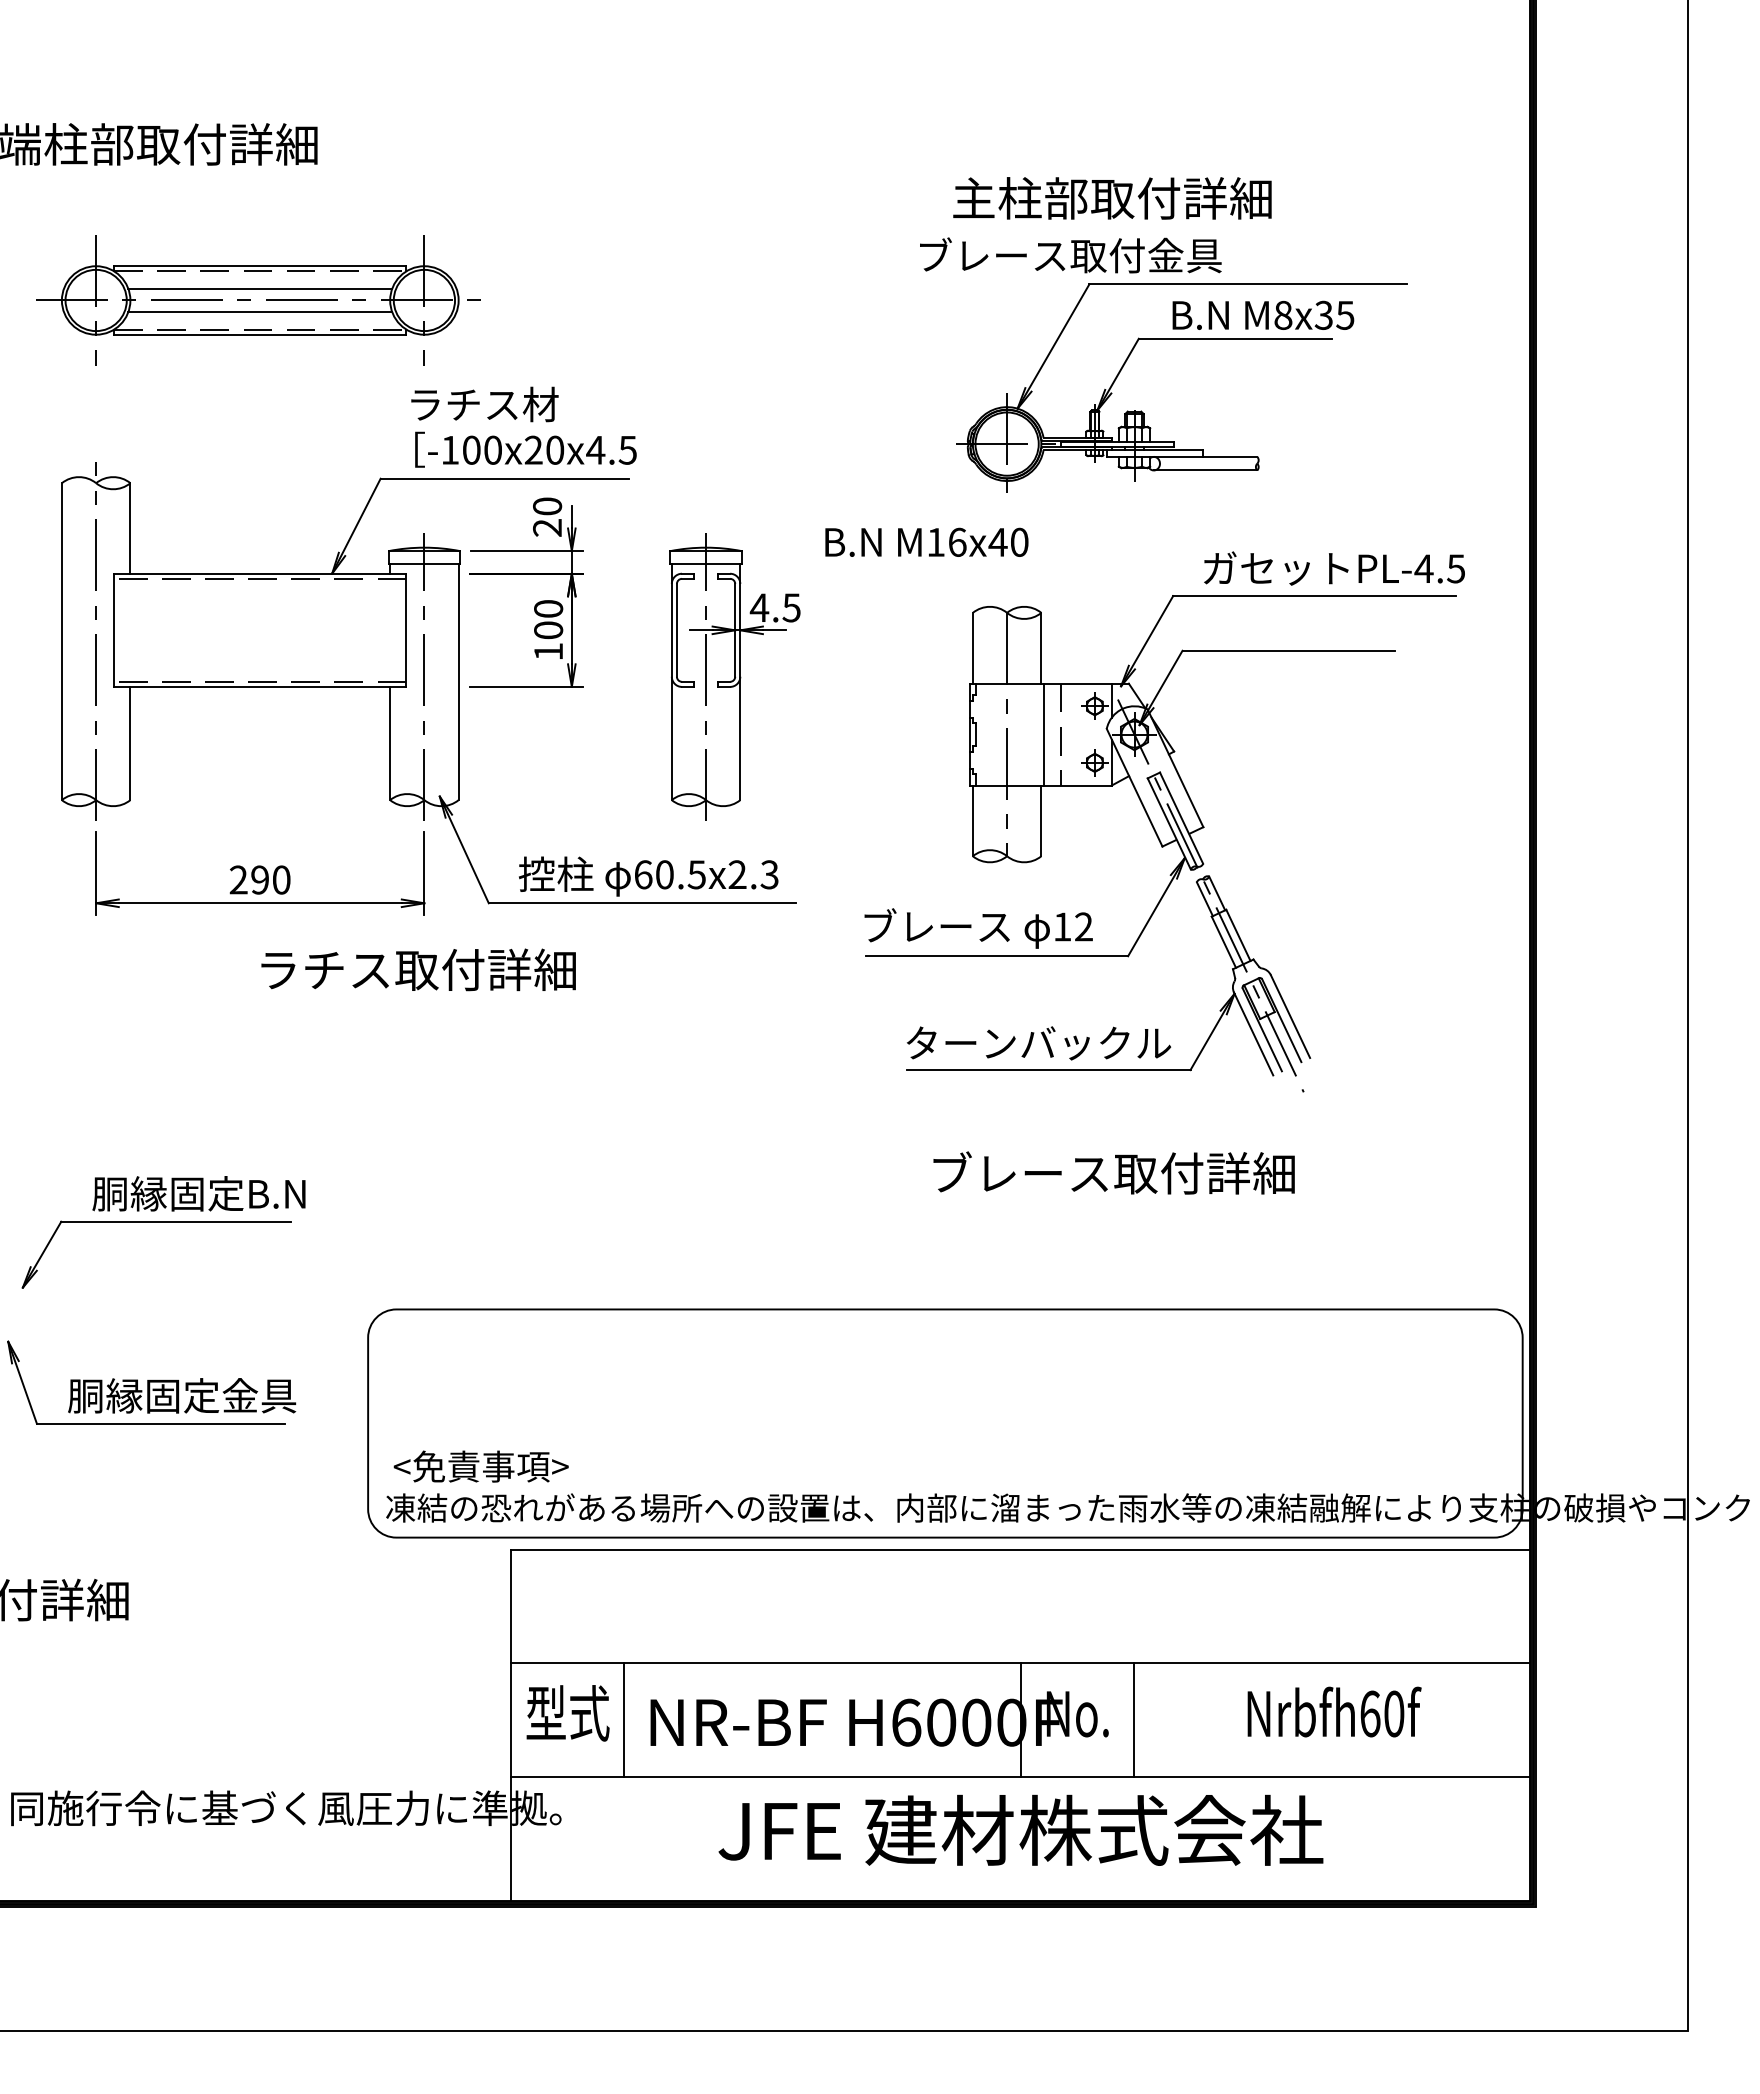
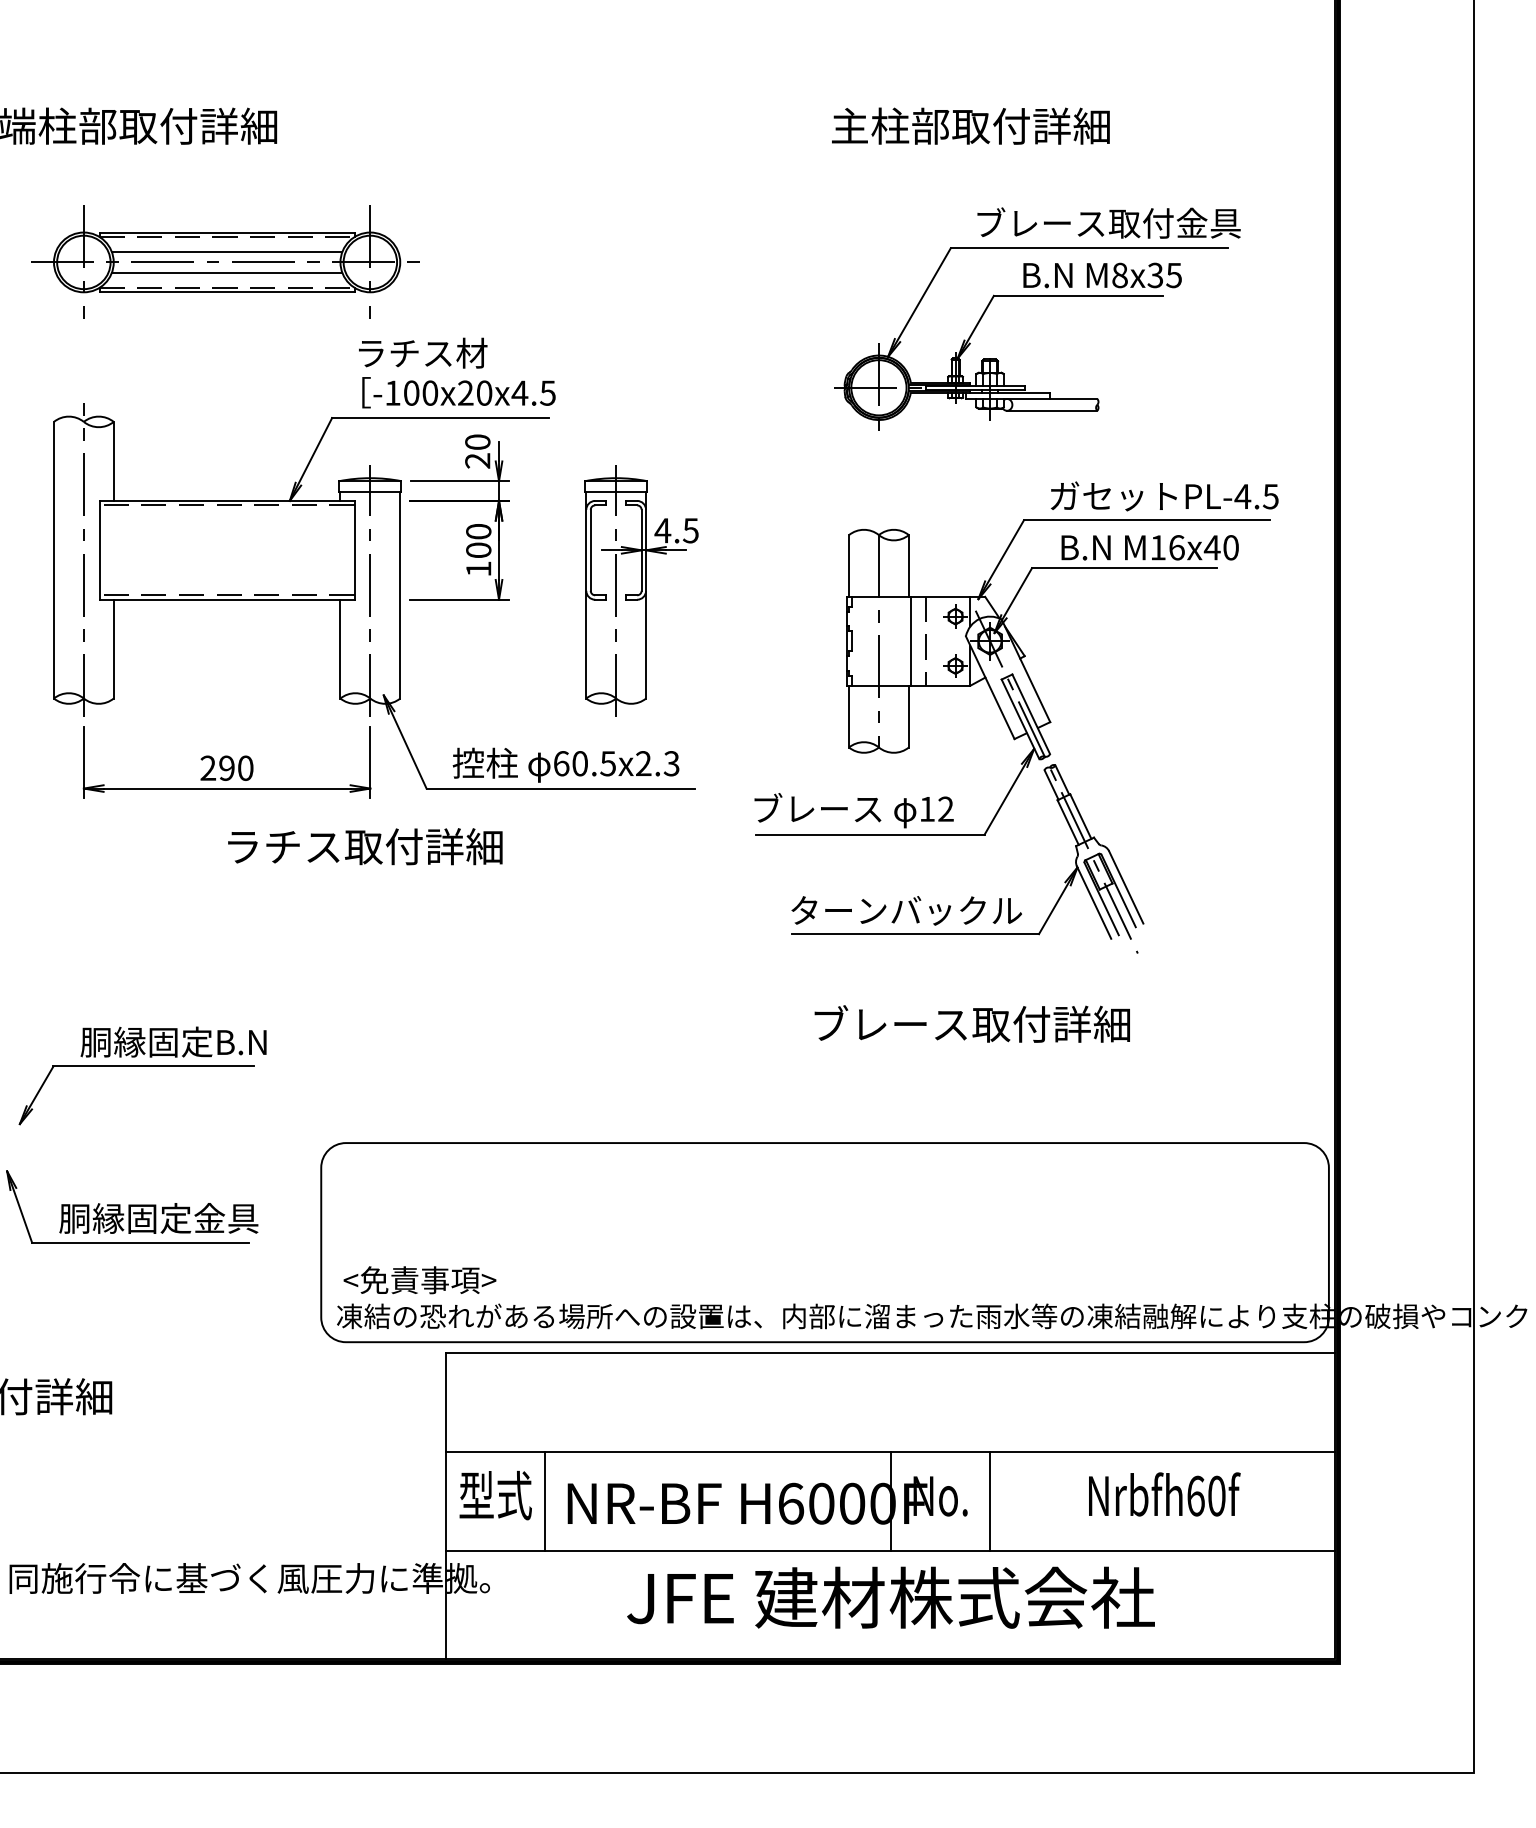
text: (1112, 198) -> (970, 126), moved
text: (1070, 255) -> (1108, 223), moved
text: (926, 541) -> (1149, 546), moved

